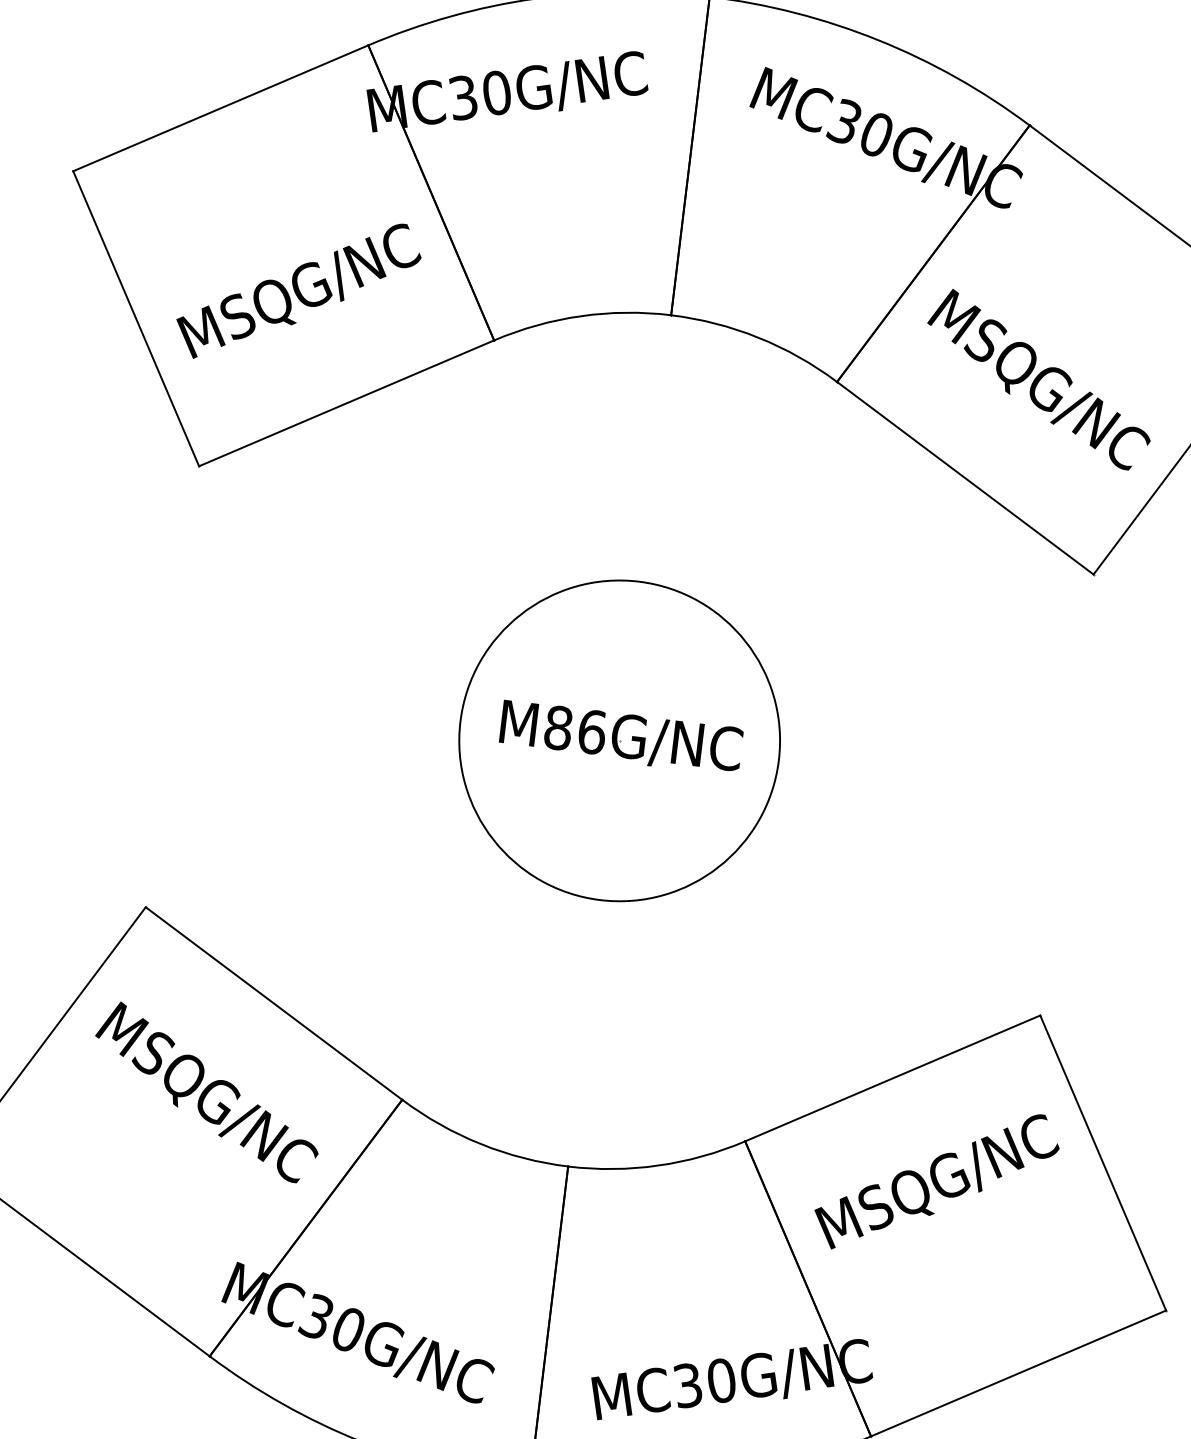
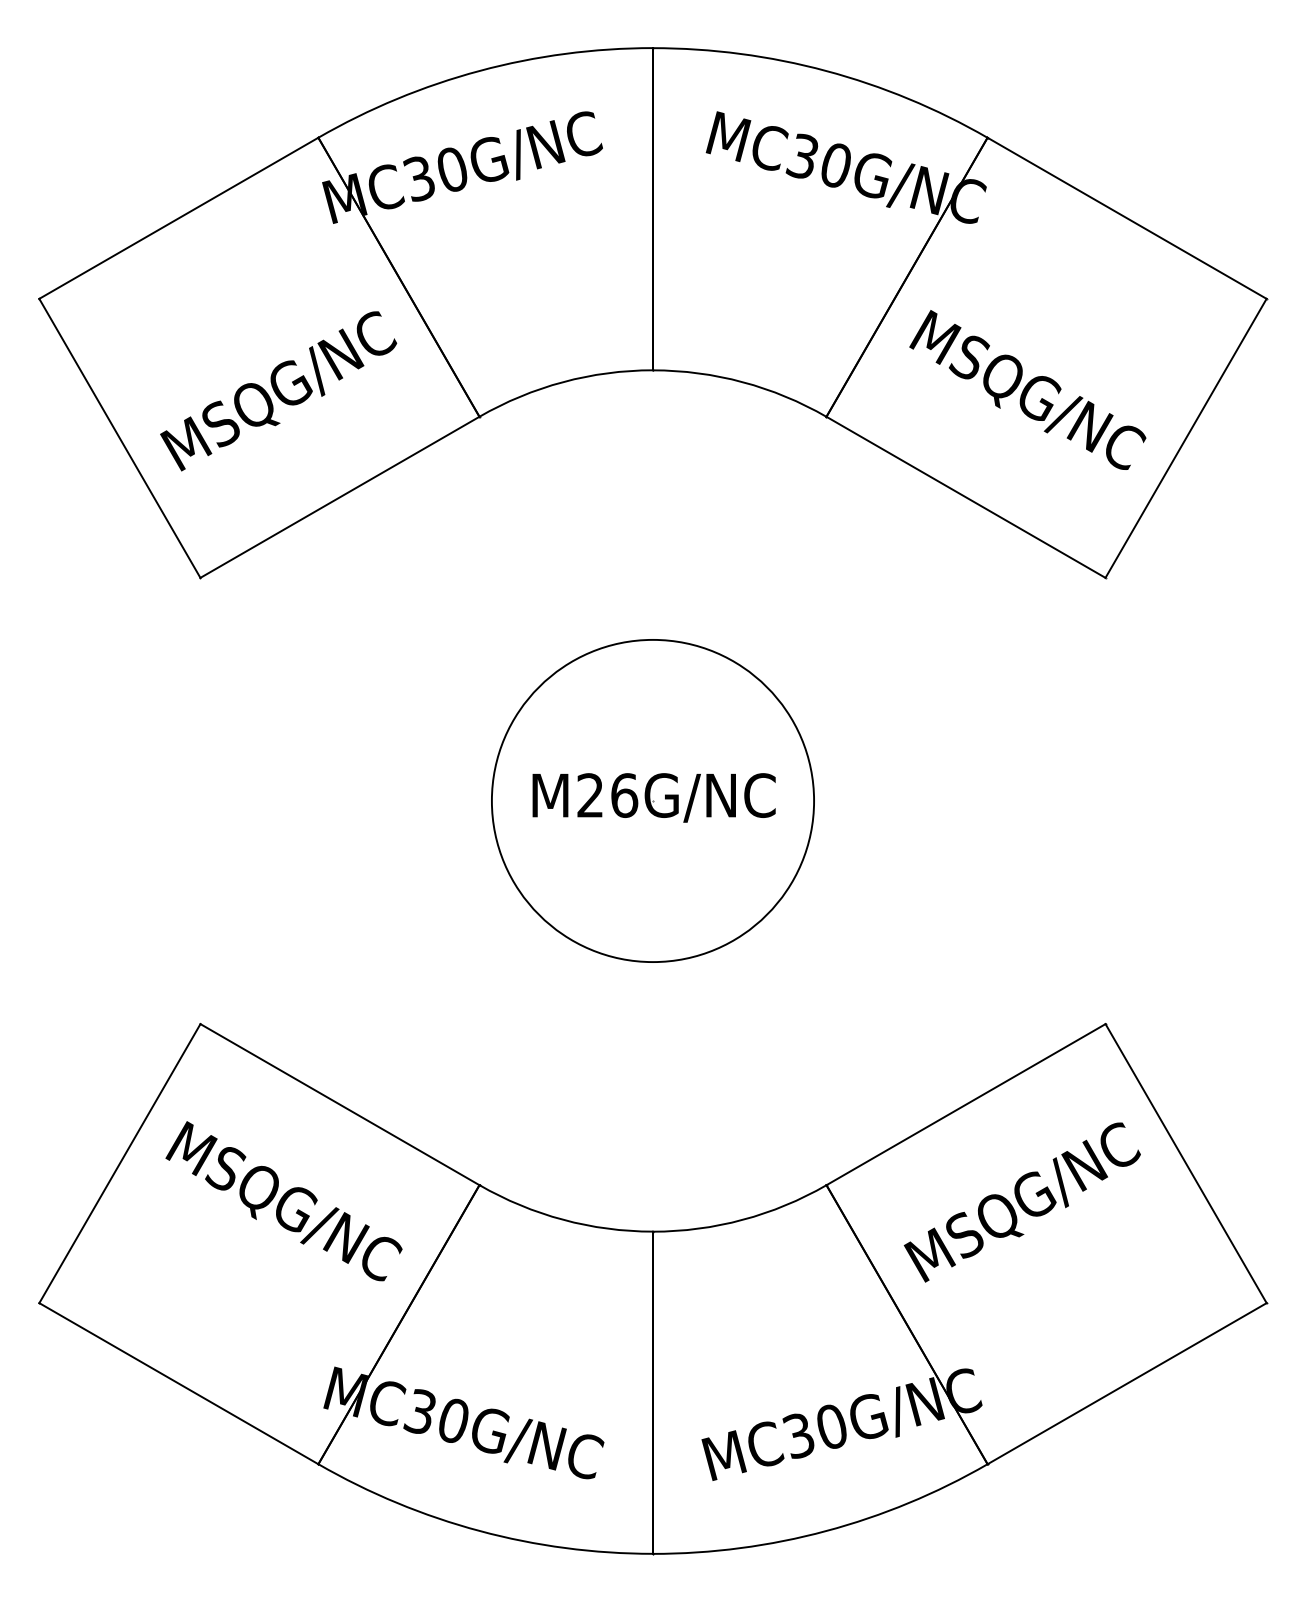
text: (558, 727) -> (590, 795), M86G/NC -> M26G/NC

